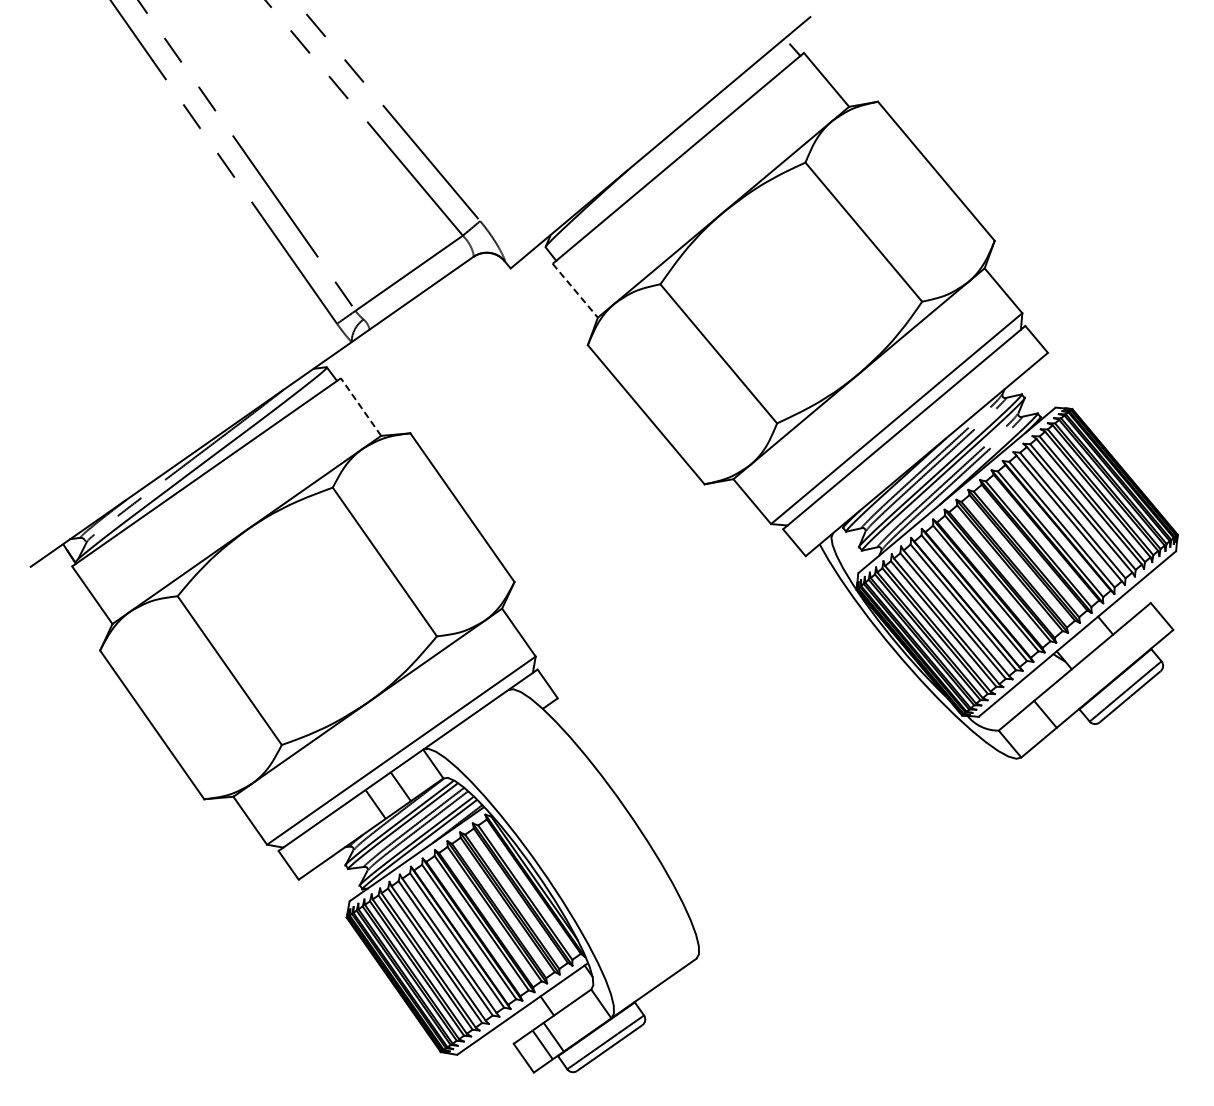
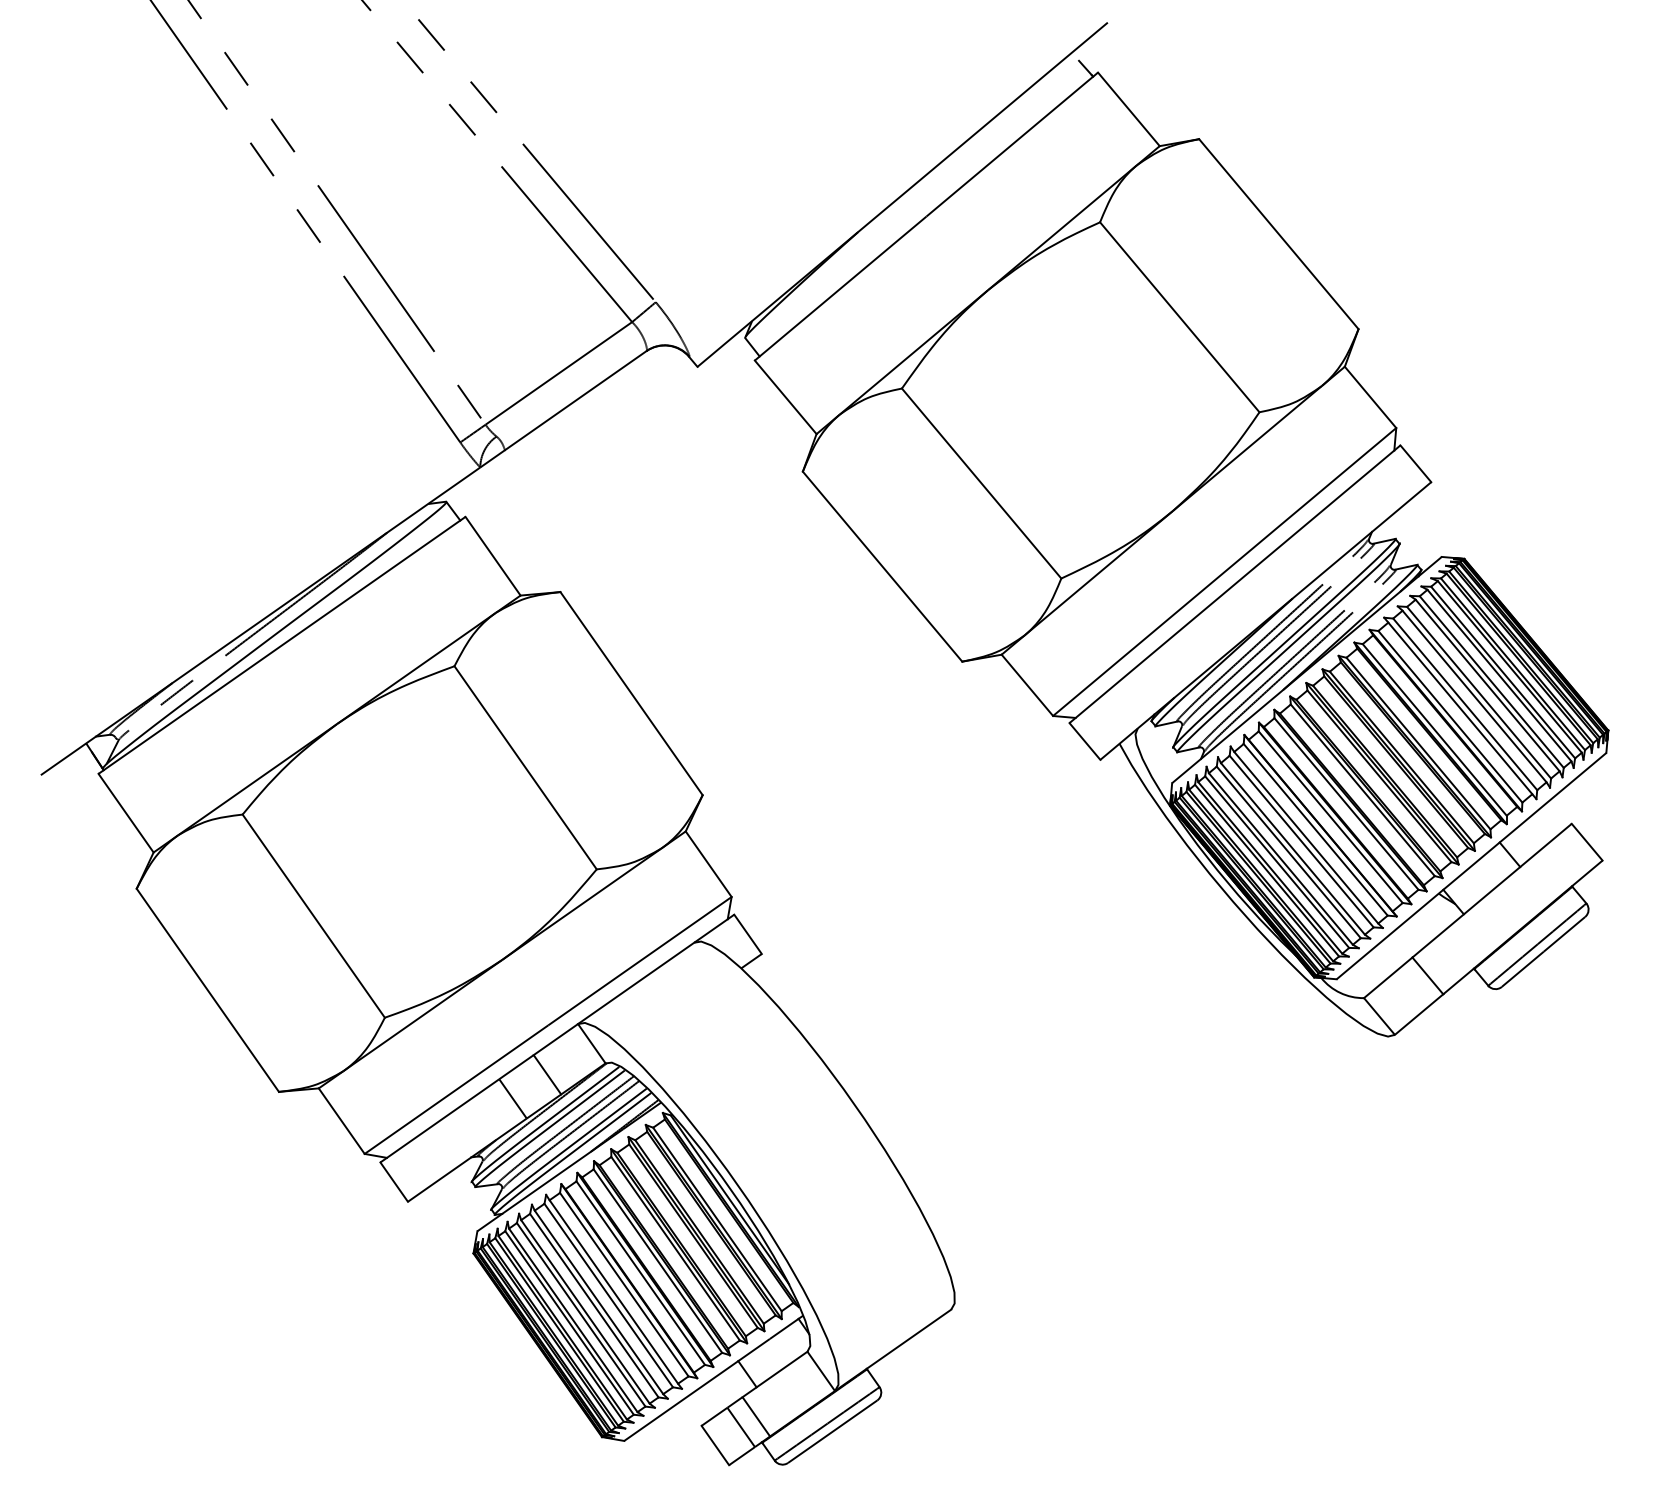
line: (575, 291) -> (785, 398), dashed -> solid
line: (360, 406) -> (492, 555), dashed -> solid

